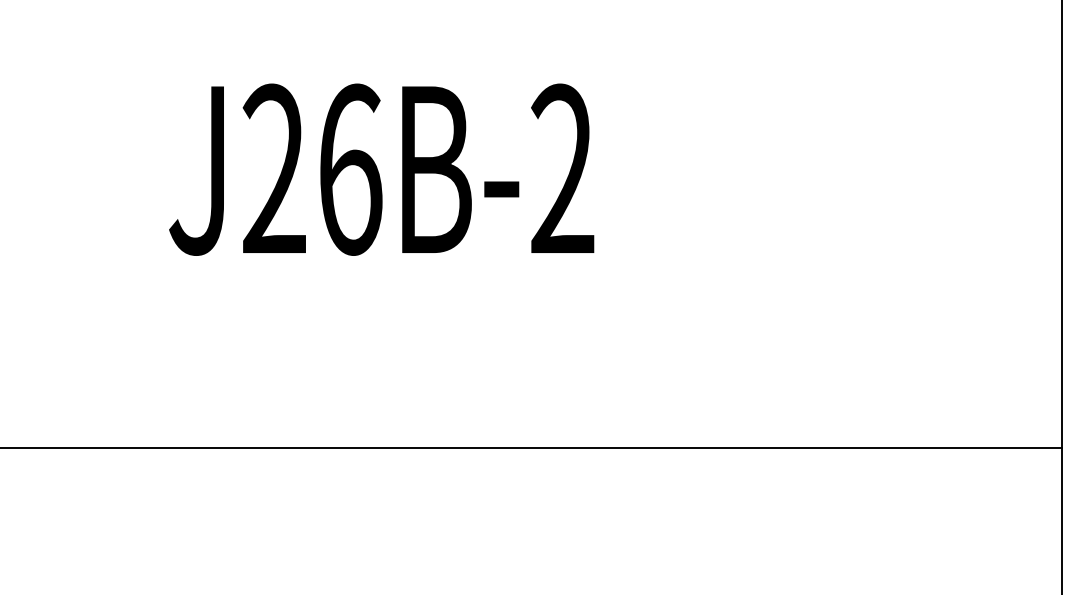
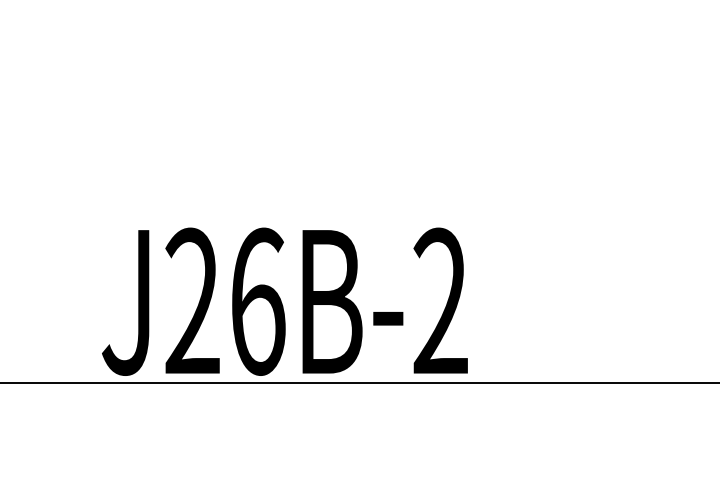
text: (381, 169) -> (284, 301), moved

